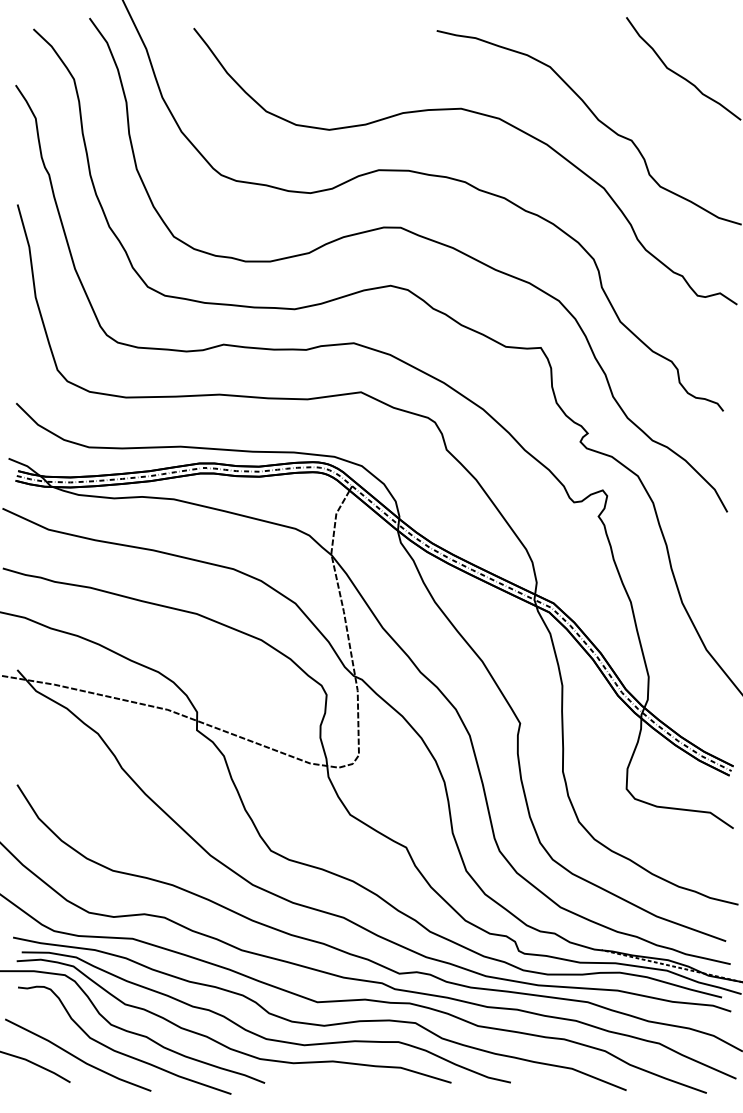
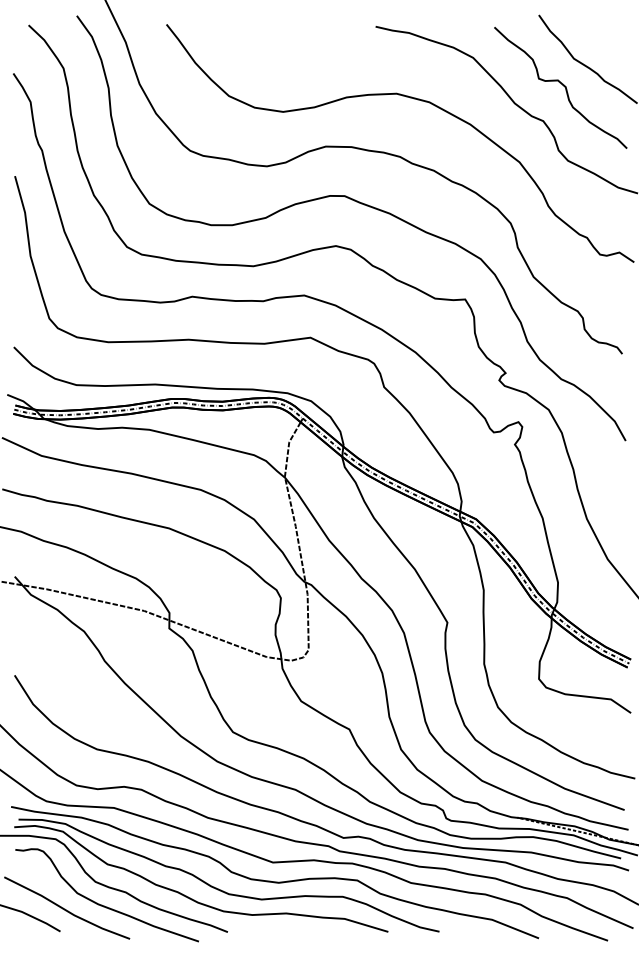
curve: (653, 99) -> (562, 85), added

